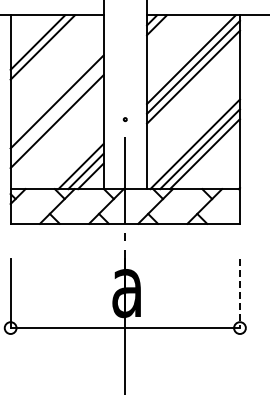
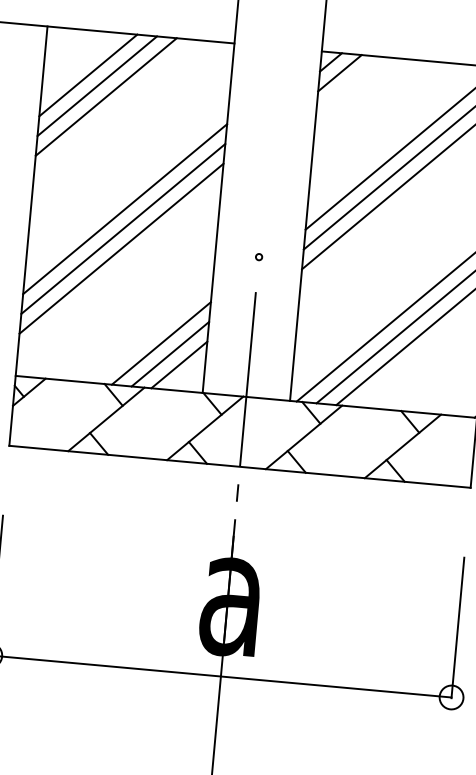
line: (32, 37) -> (87, 74), added
line: (56, 111) -> (122, 228), added
line: (239, 293) -> (456, 627), dashed -> solid

